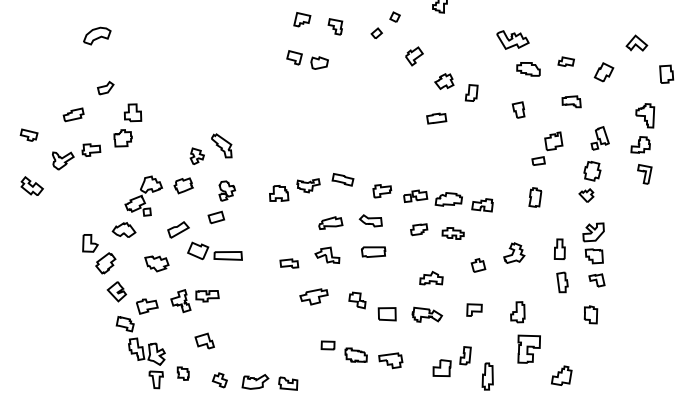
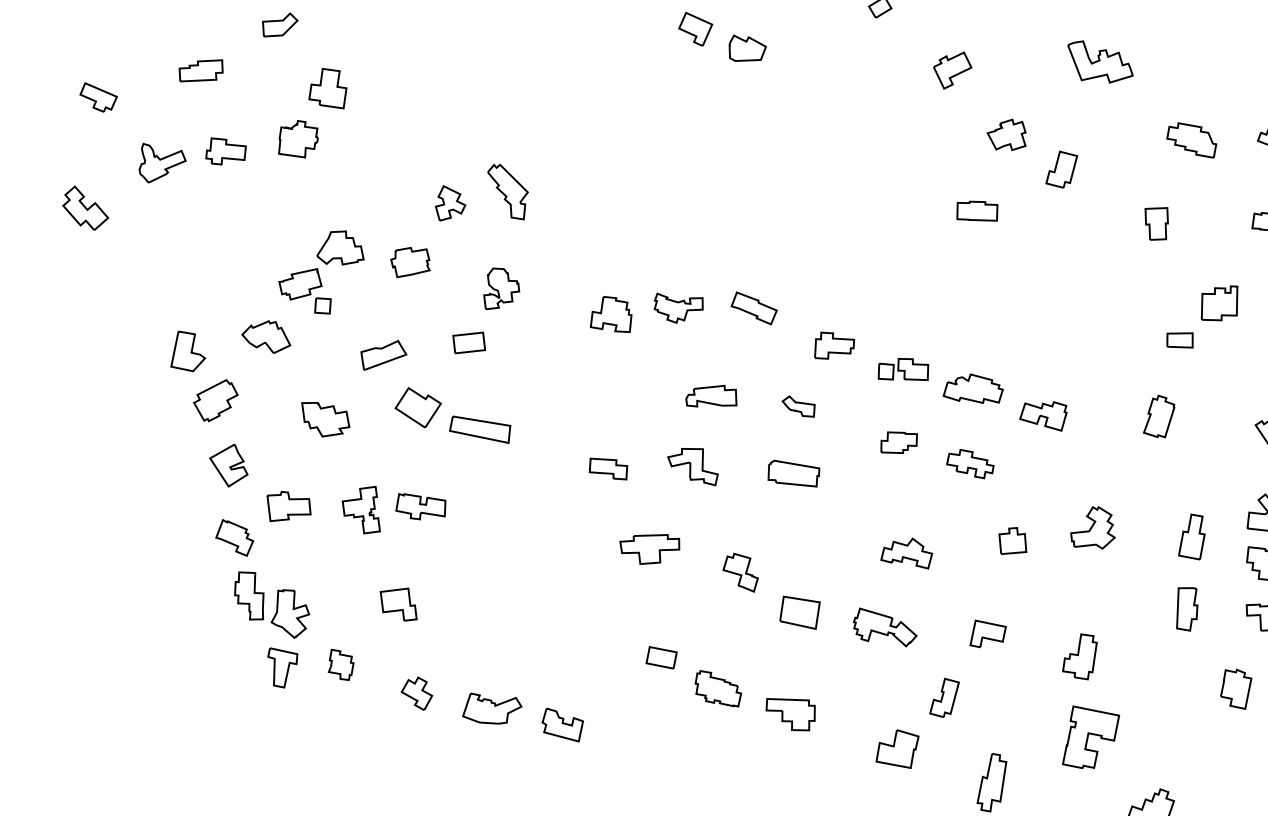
part: (512, 39) -> (1099, 62), moved
part: (370, 220) -> (798, 405), size x0.7
part: (465, 355) -> (944, 697), moved

